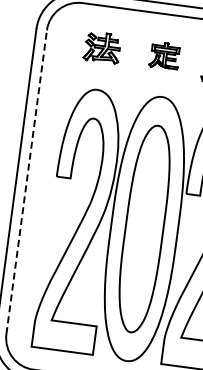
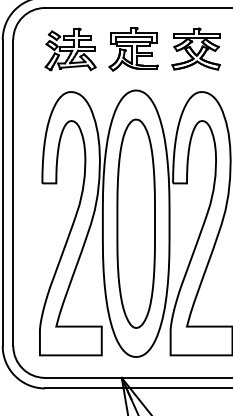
part: (102, 47) -> (70, 49), size x1.43
part: (164, 55) -> (133, 49), size x1.67
line: (26, 181) -> (13, 192), dashed -> solid

